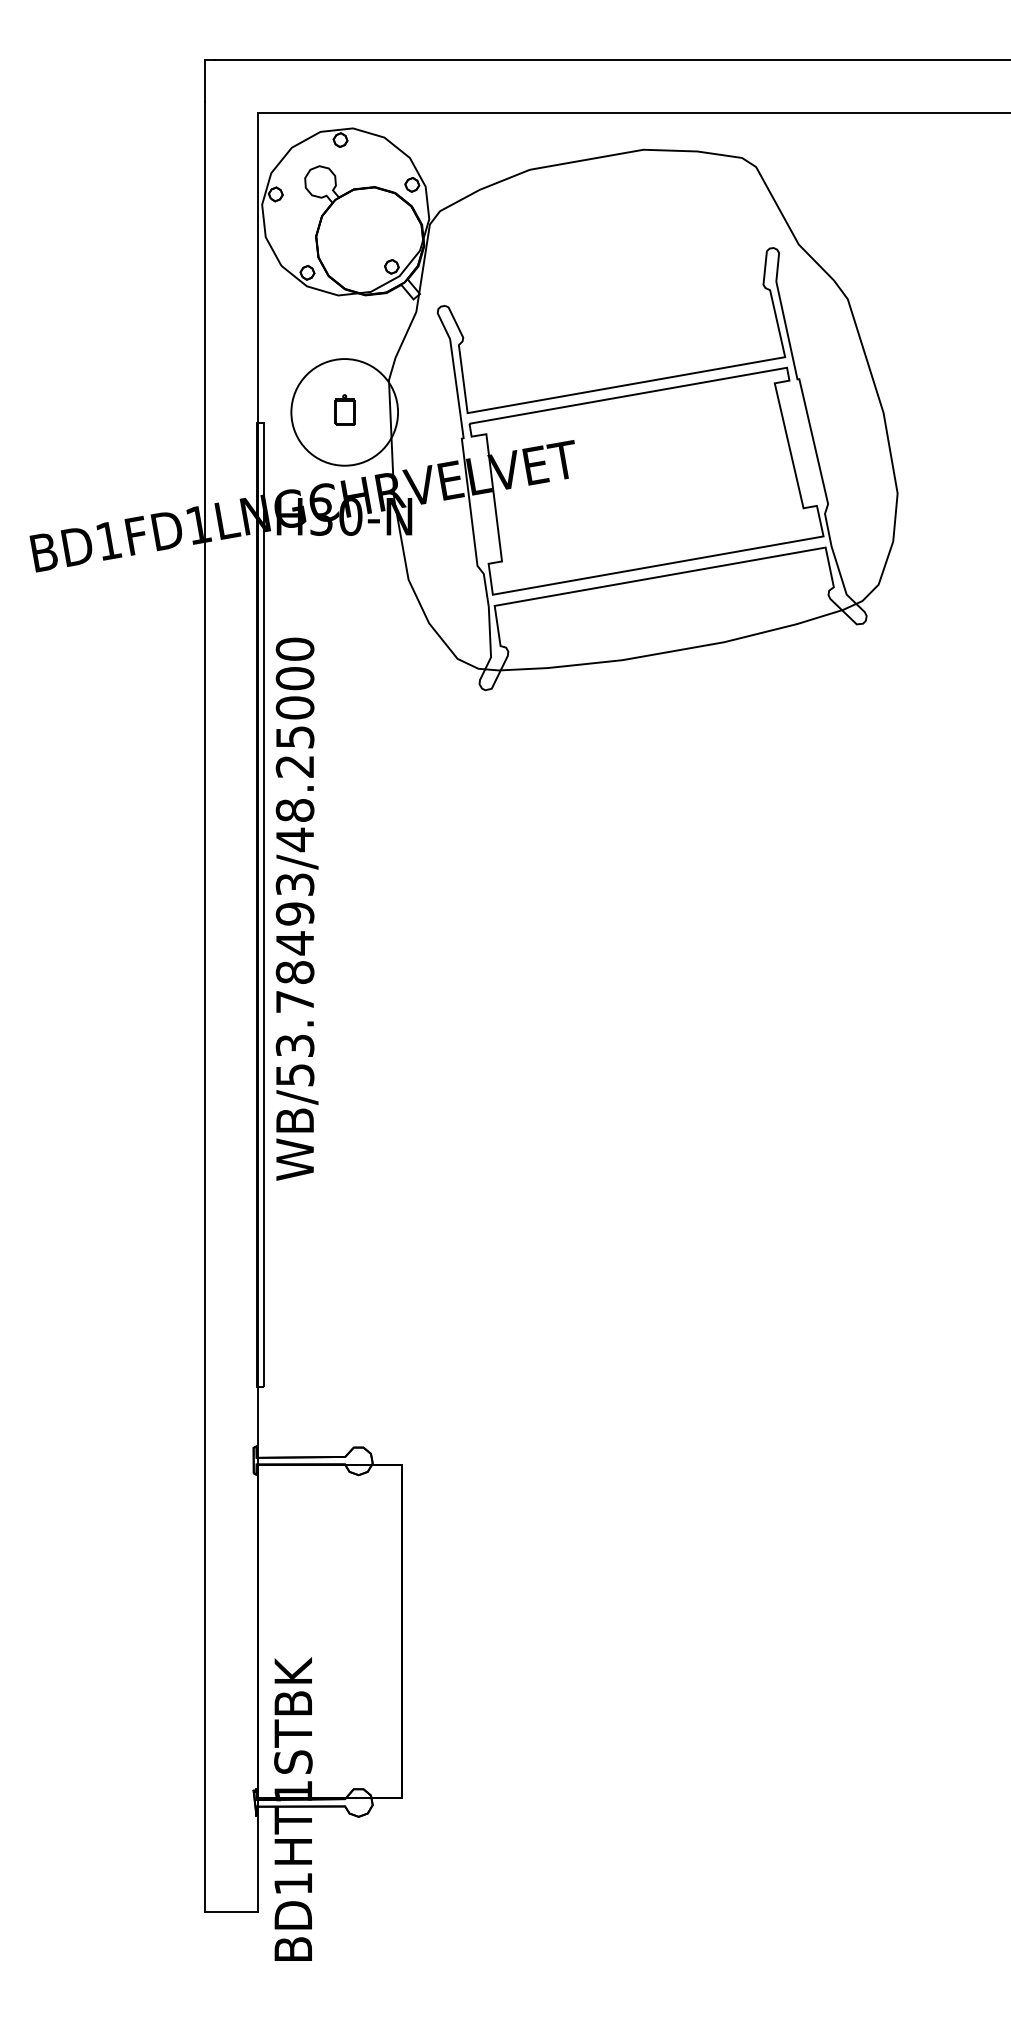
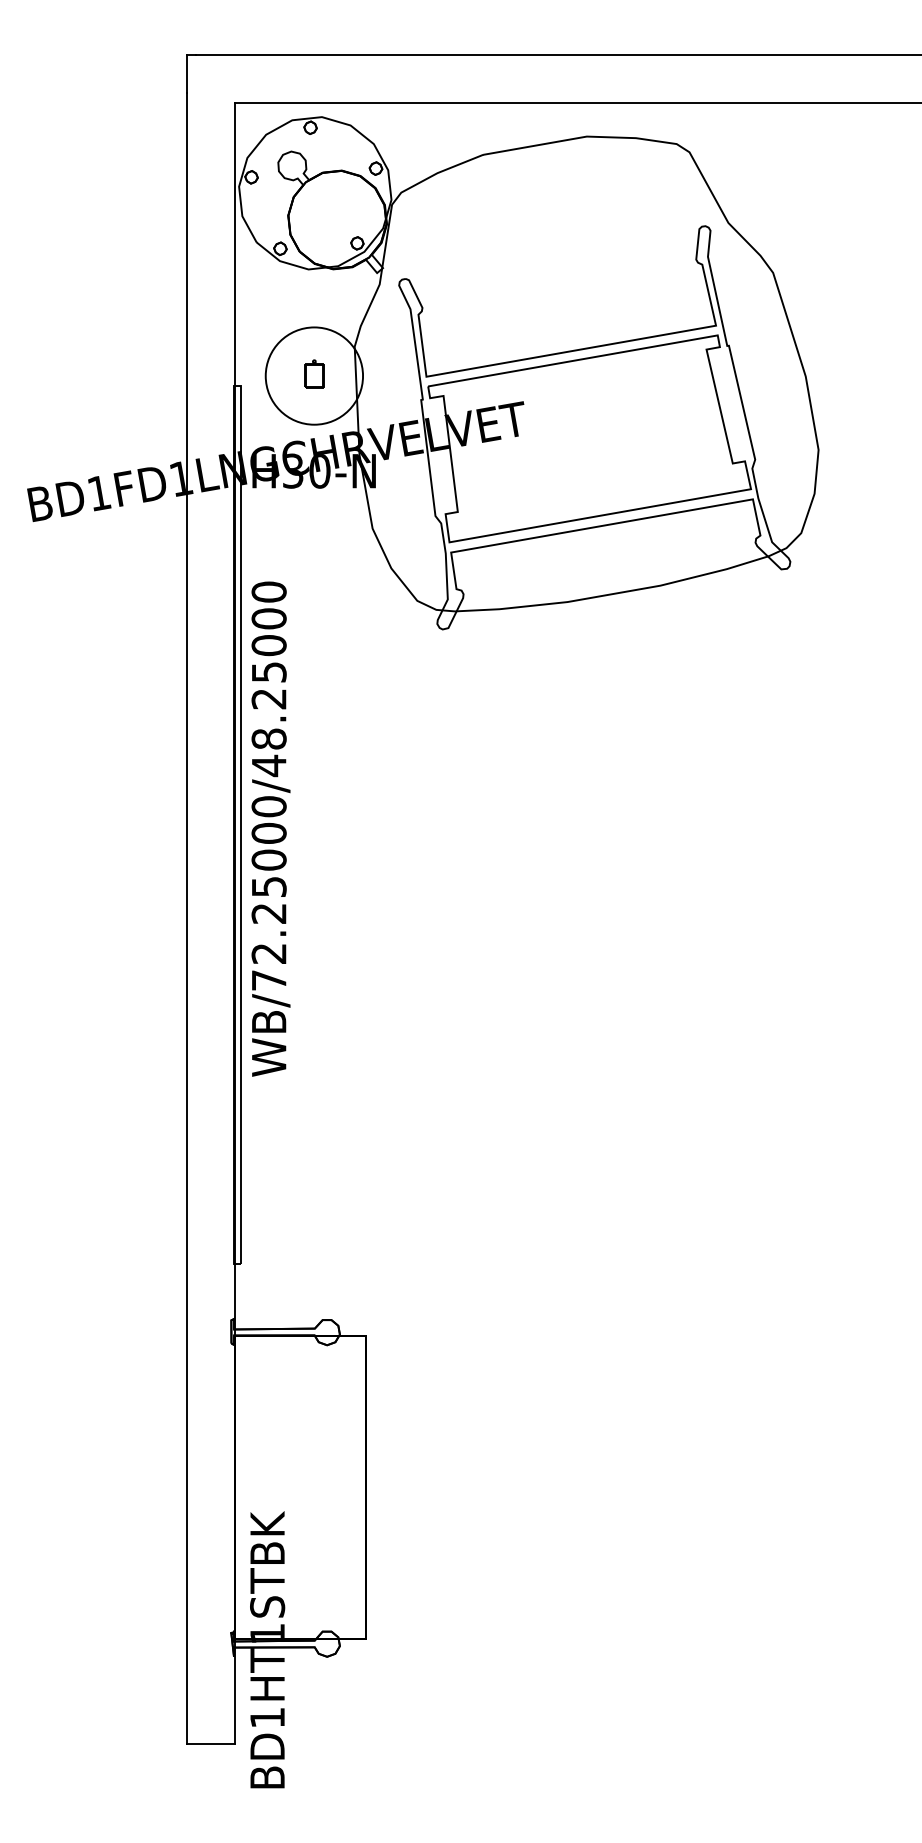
text: (294, 979) -> (268, 893), WB/53.78493/48.25000 -> WB/72.25000/48.25000

